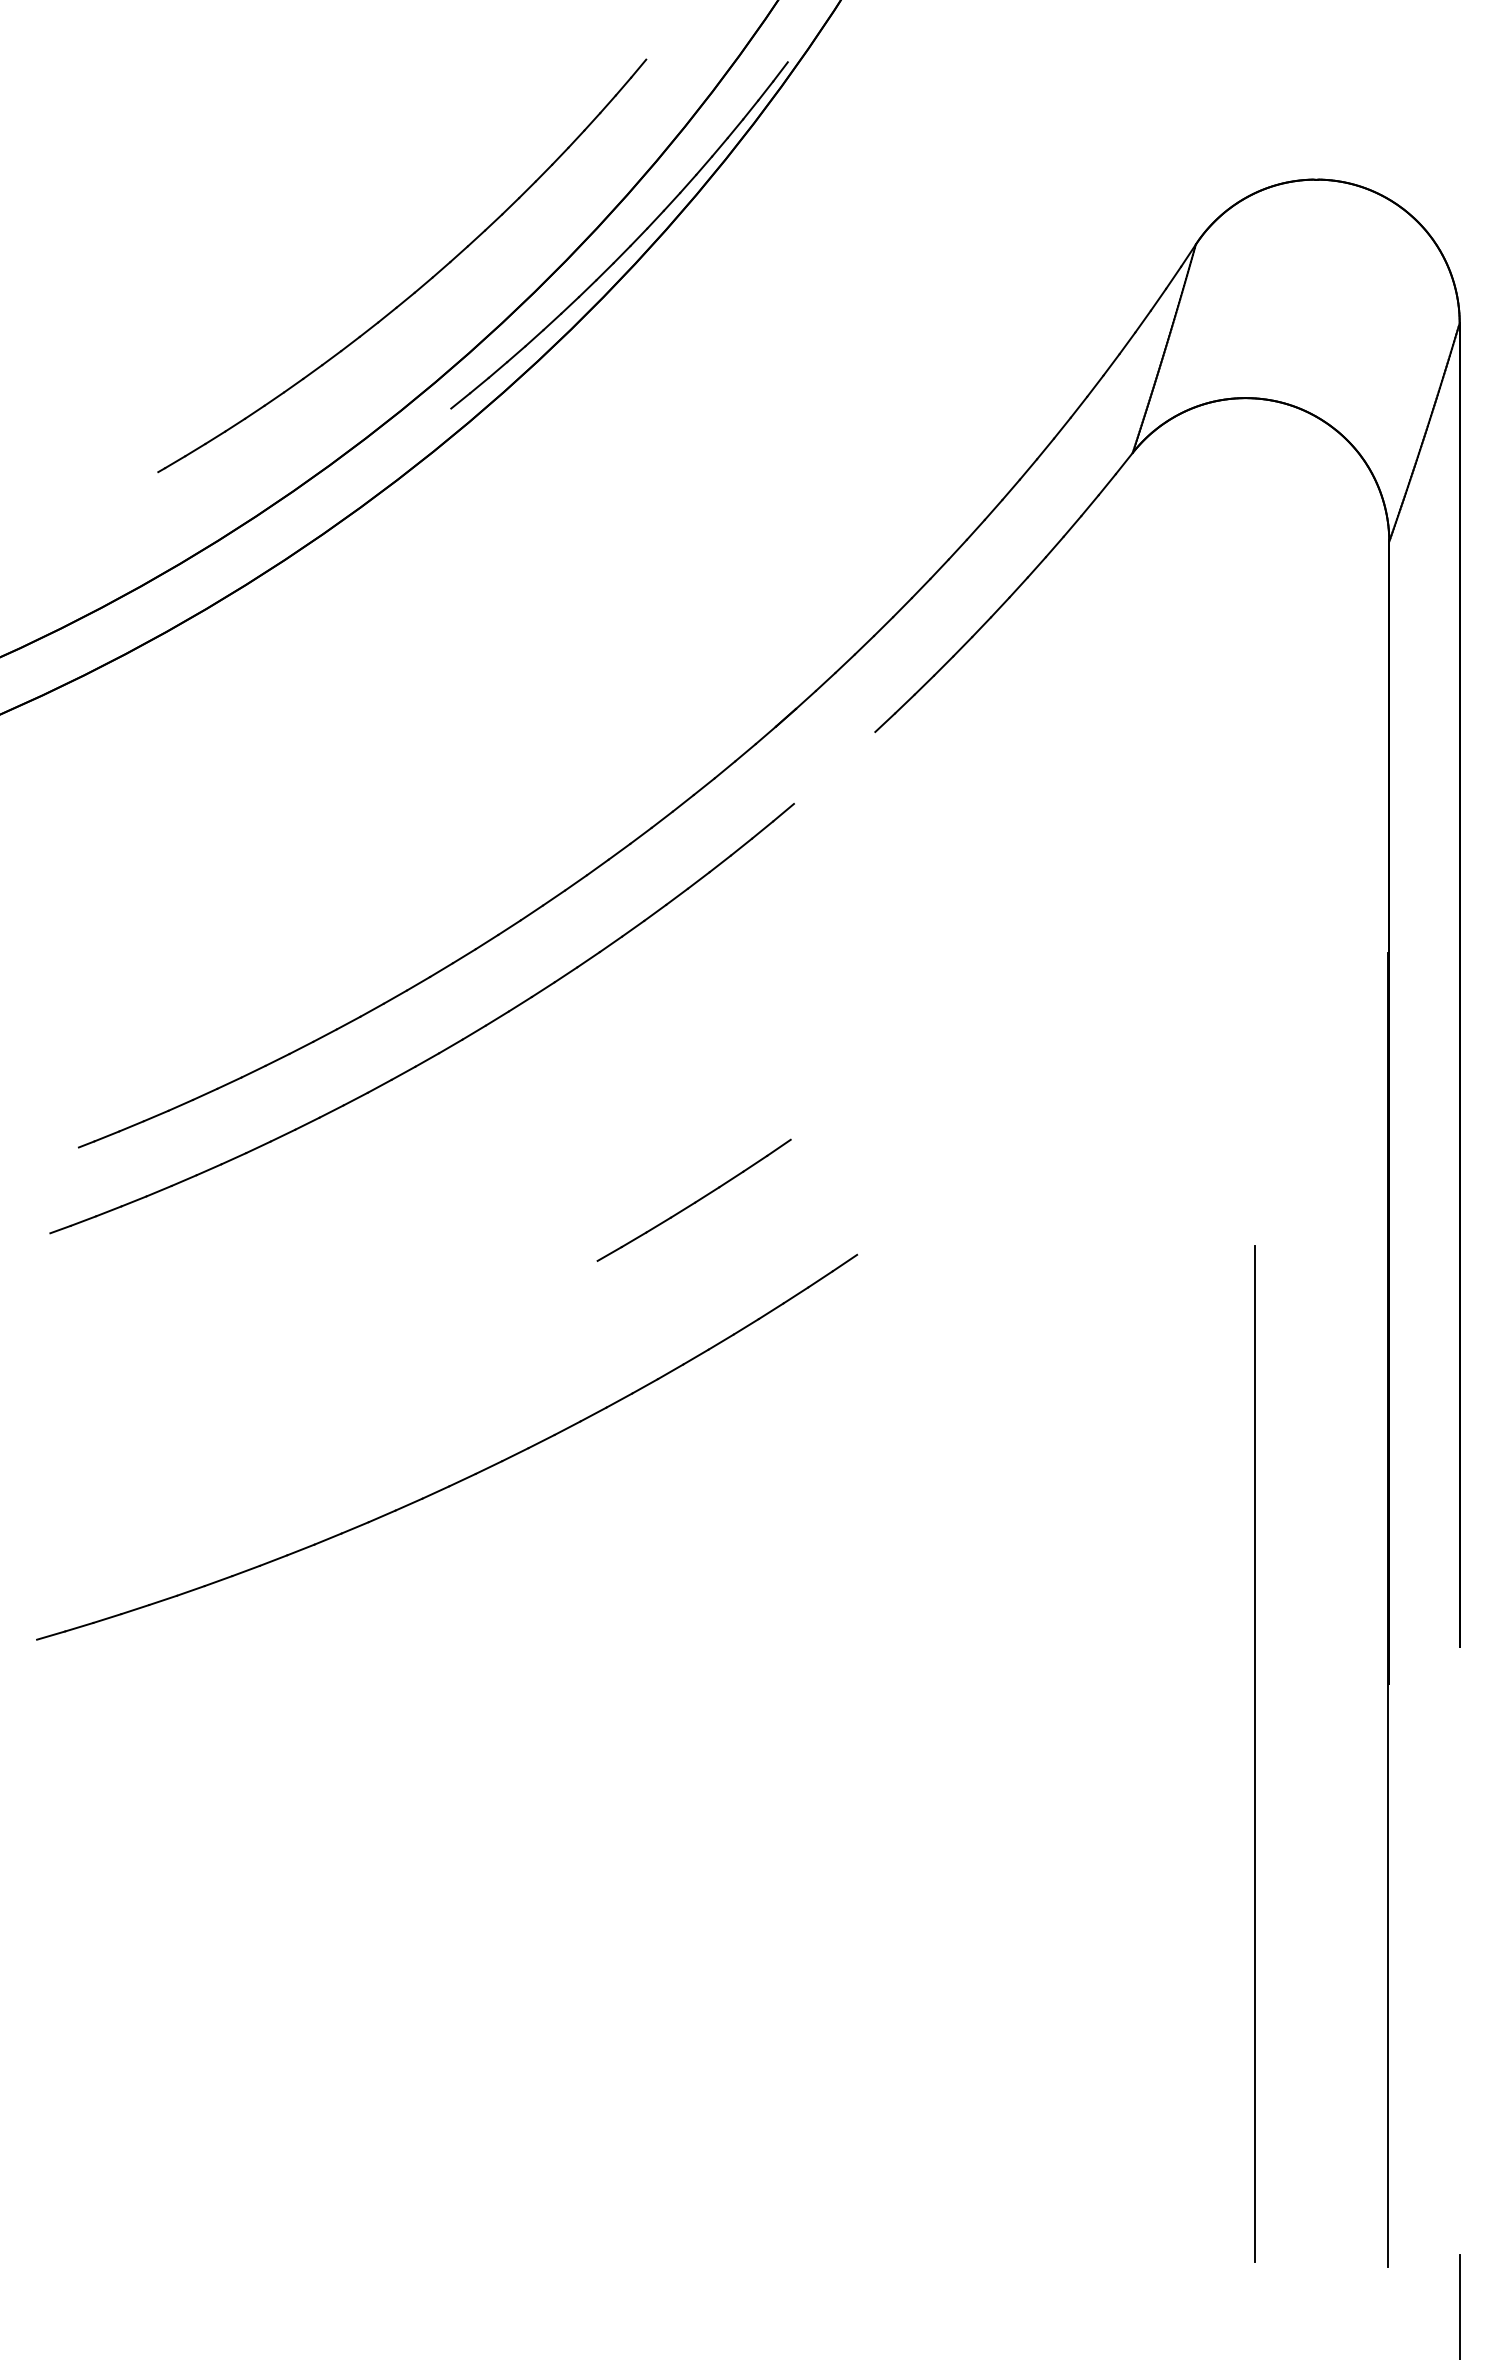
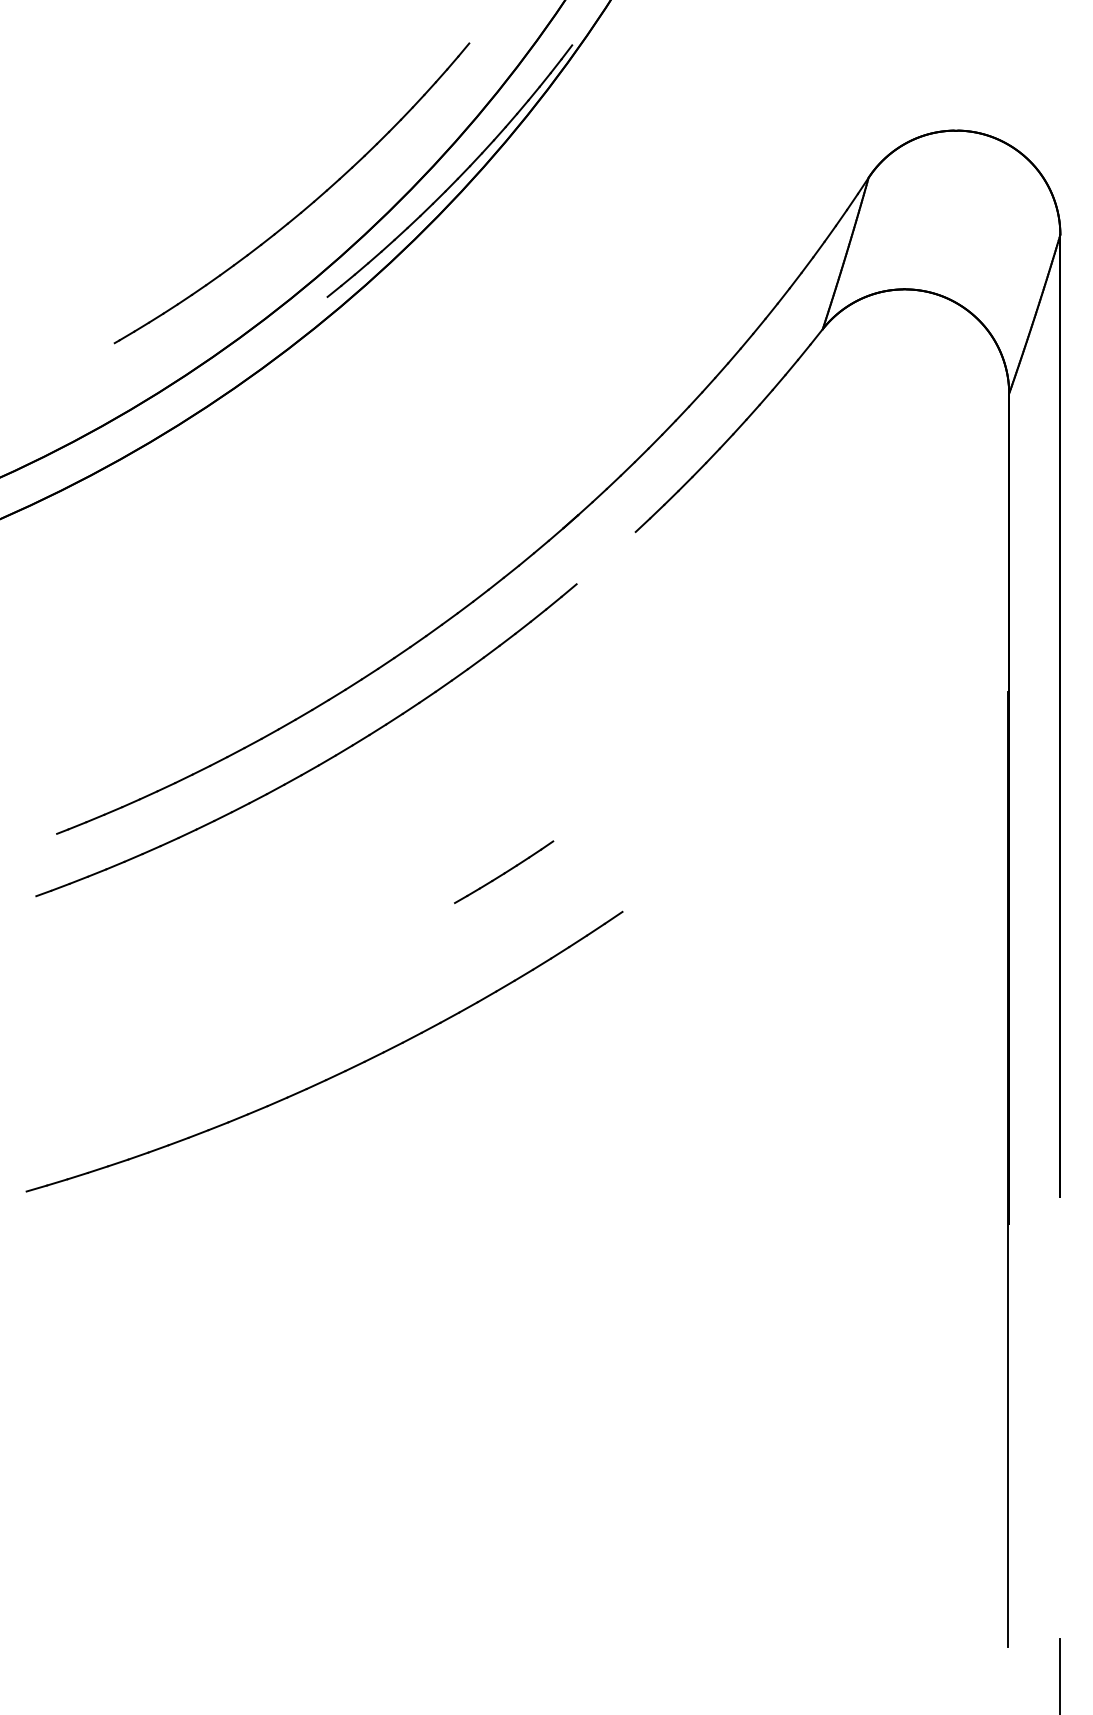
part: (693, 1199) -> (503, 871), size x0.7
line: (1255, 1753) -> (911, 1274), removed

